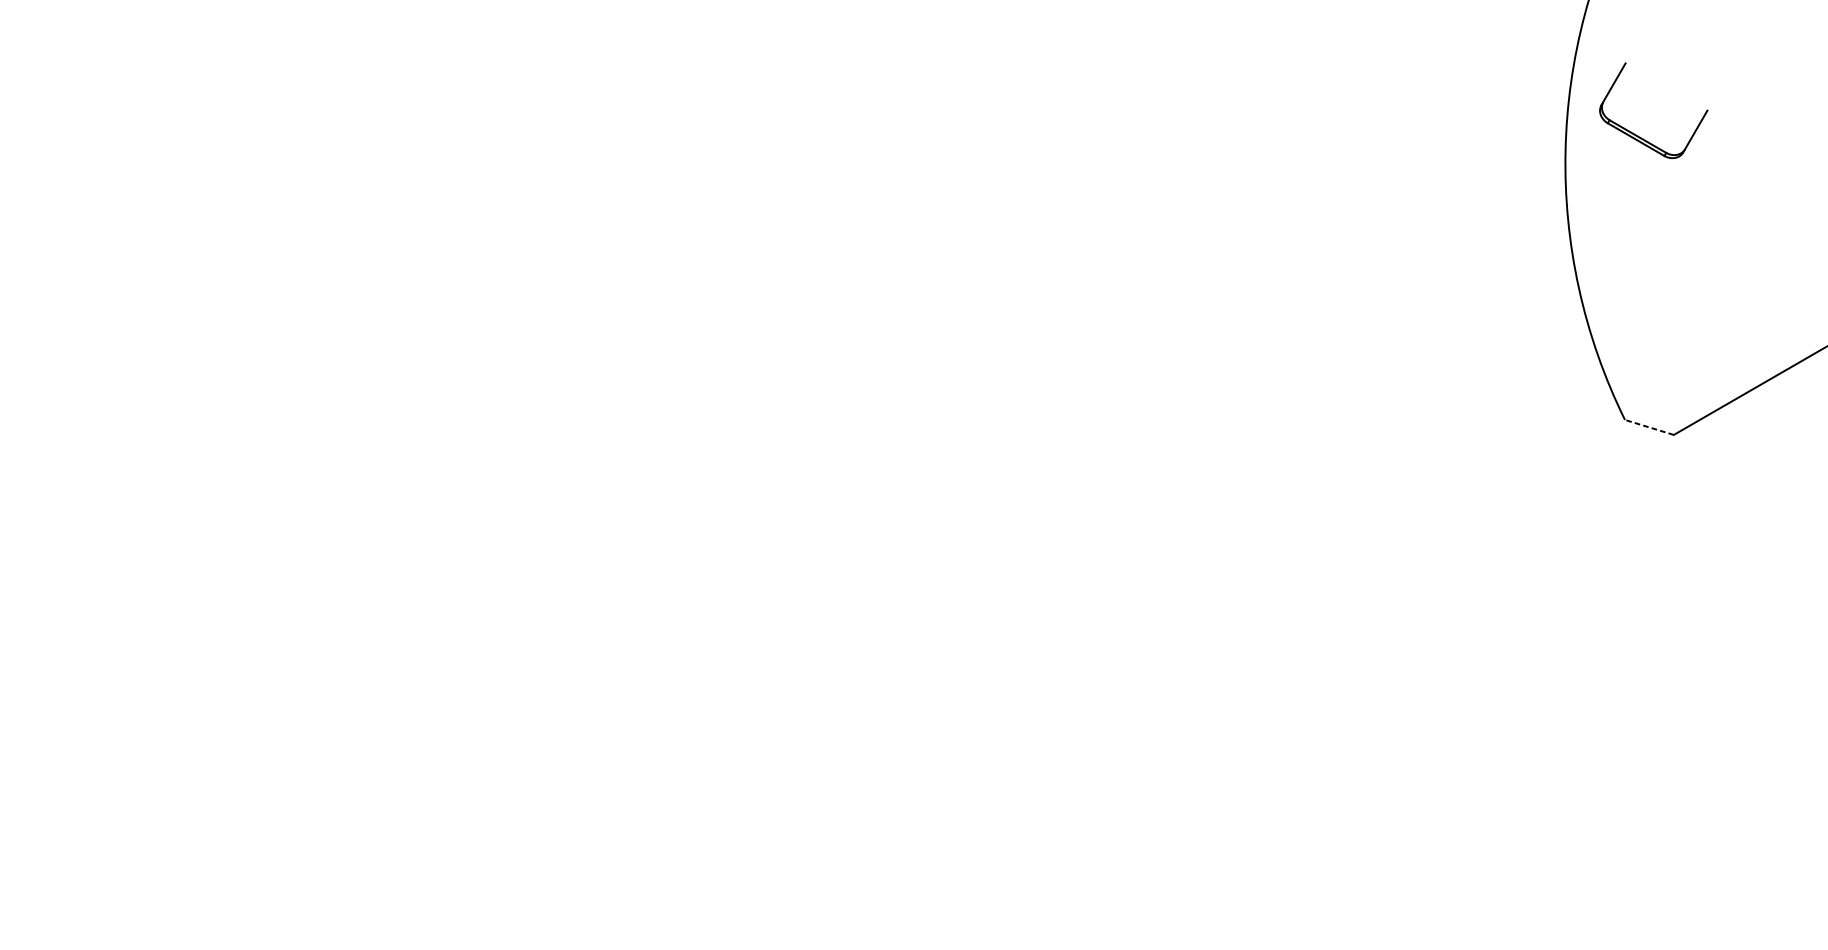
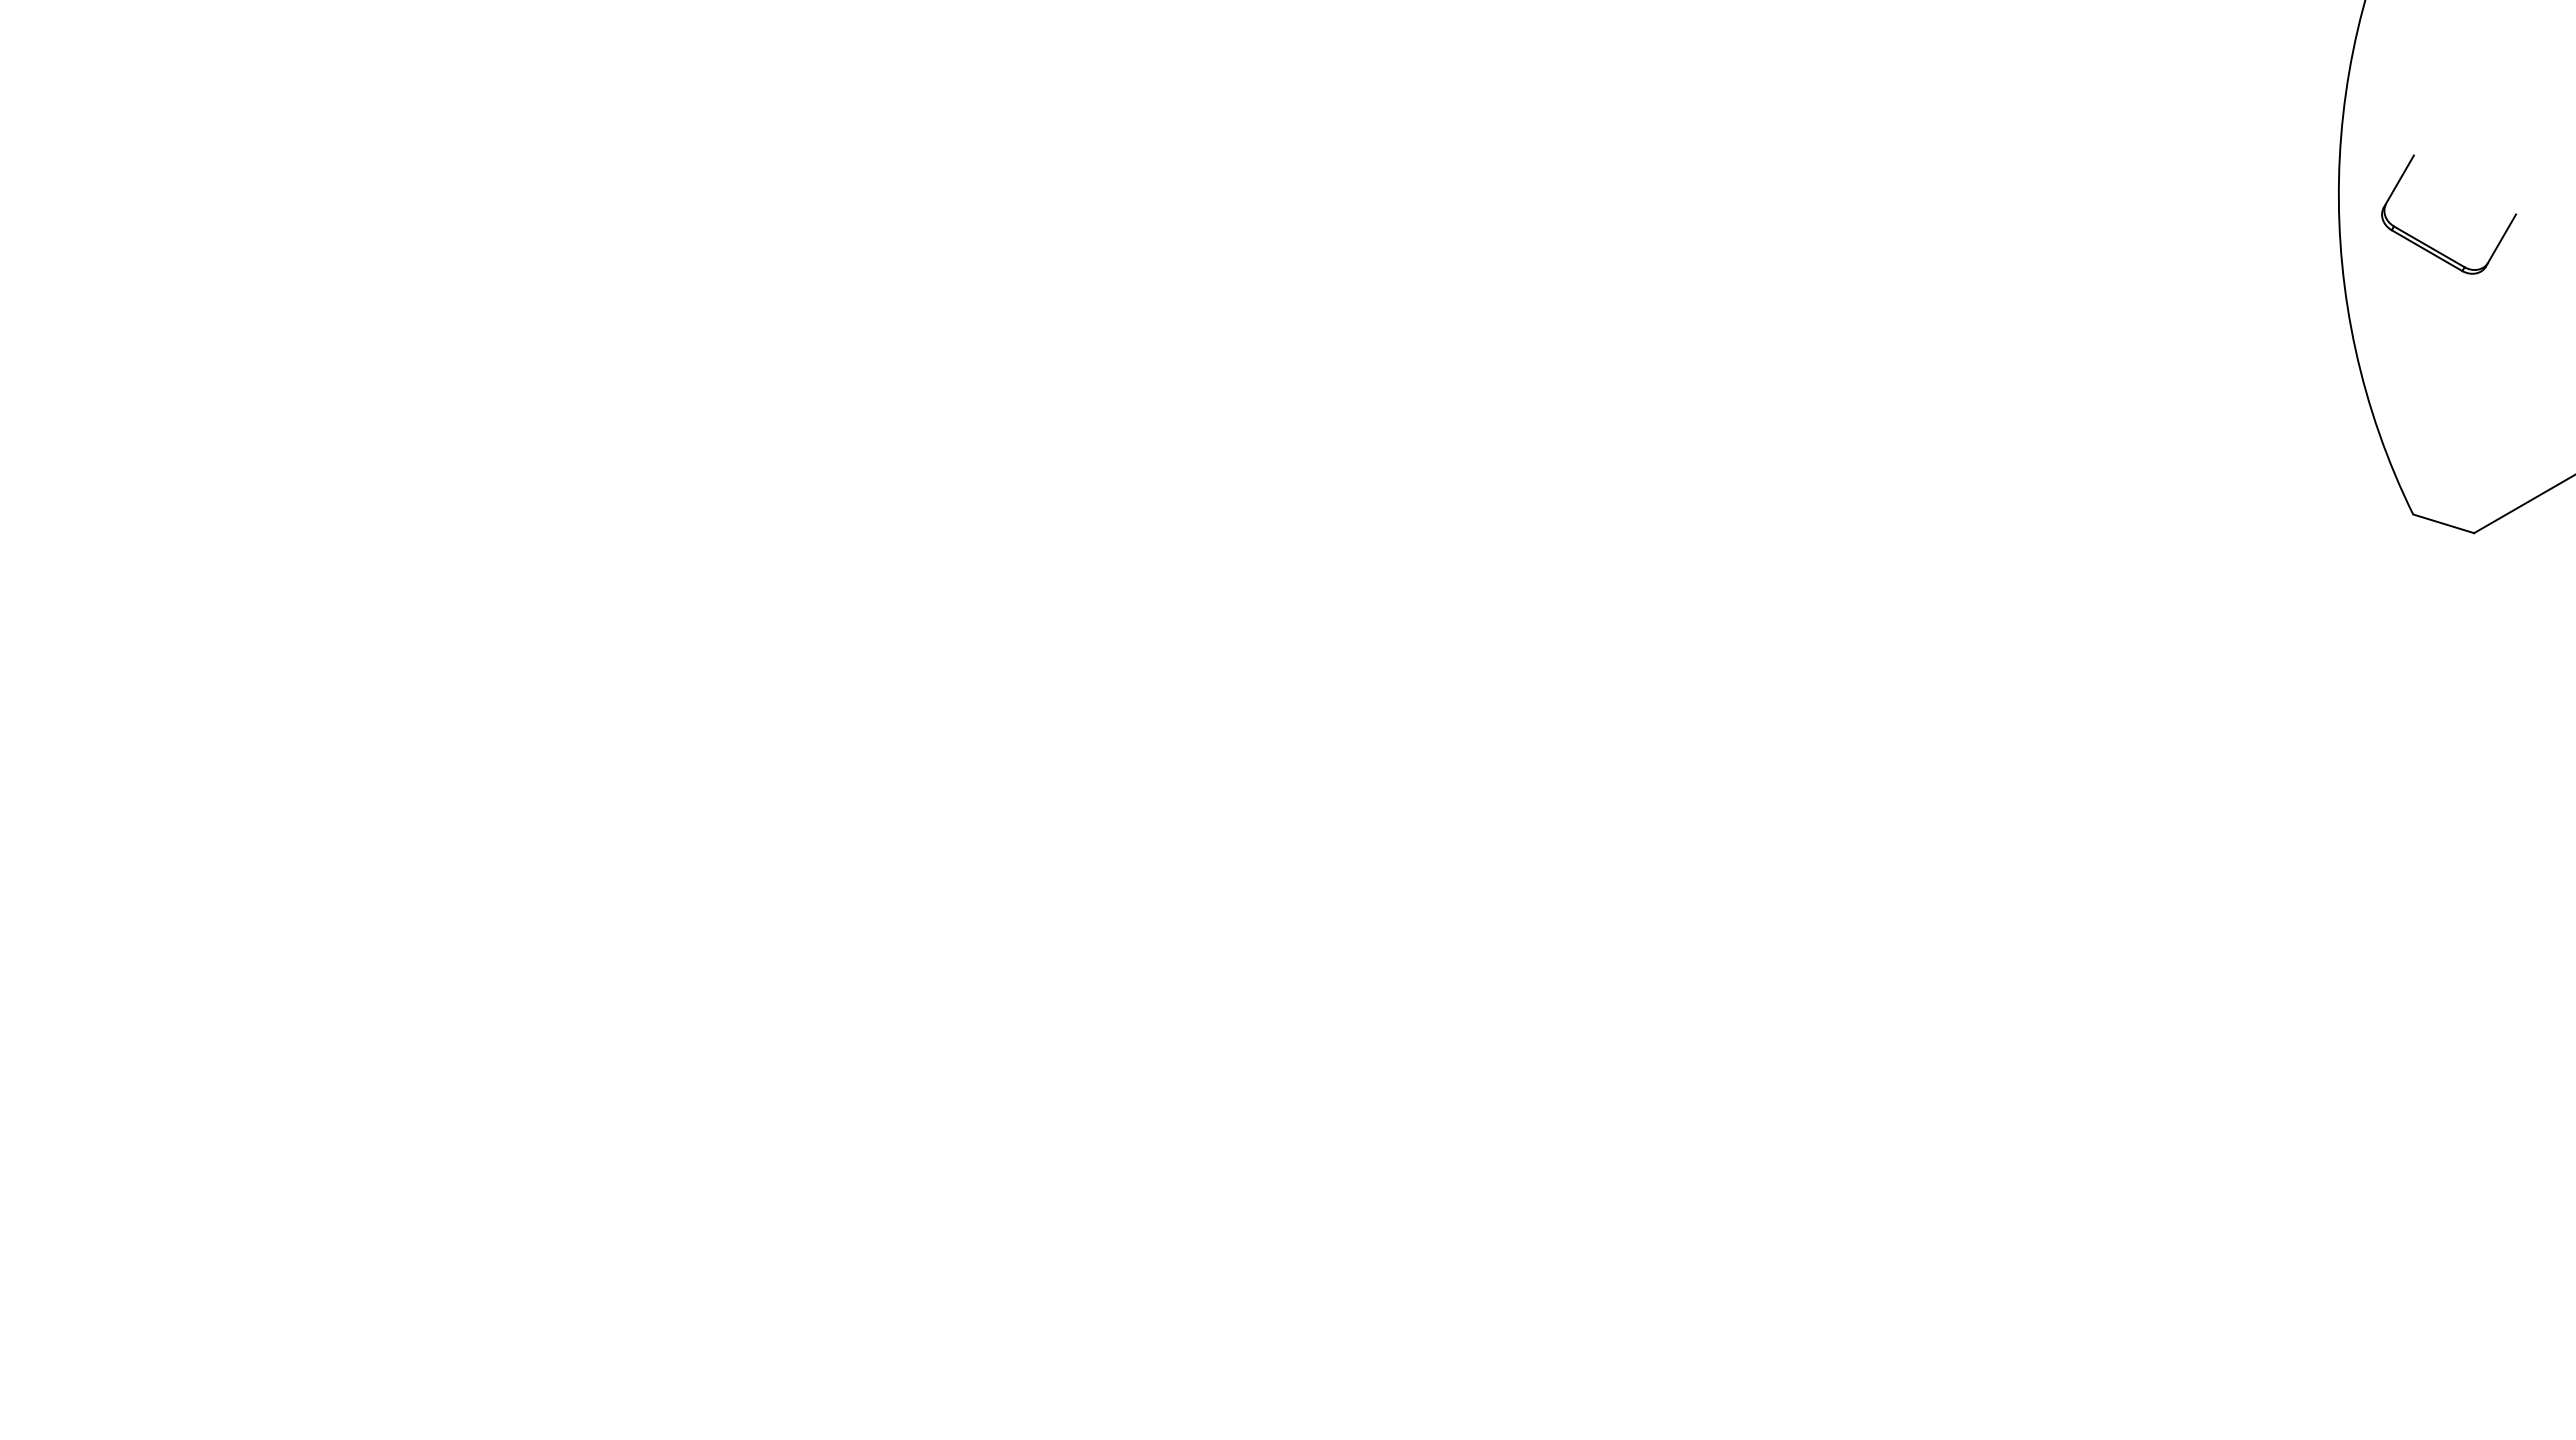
part: (1638, 135) -> (2429, 245), moved
line: (1649, 427) -> (2443, 523), dashed -> solid

